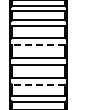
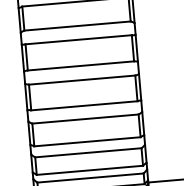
line: (38, 45) -> (78, 40), dashed -> solid
line: (38, 84) -> (84, 118), dashed -> solid

